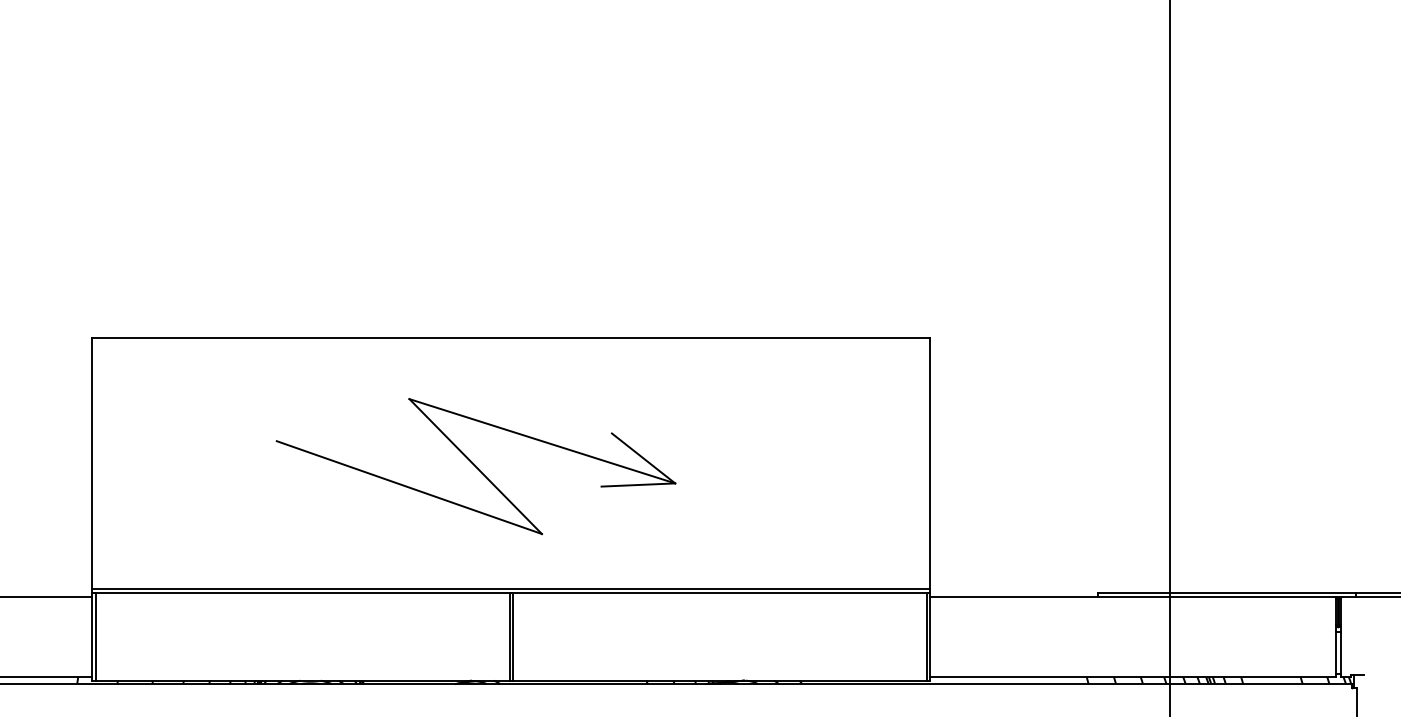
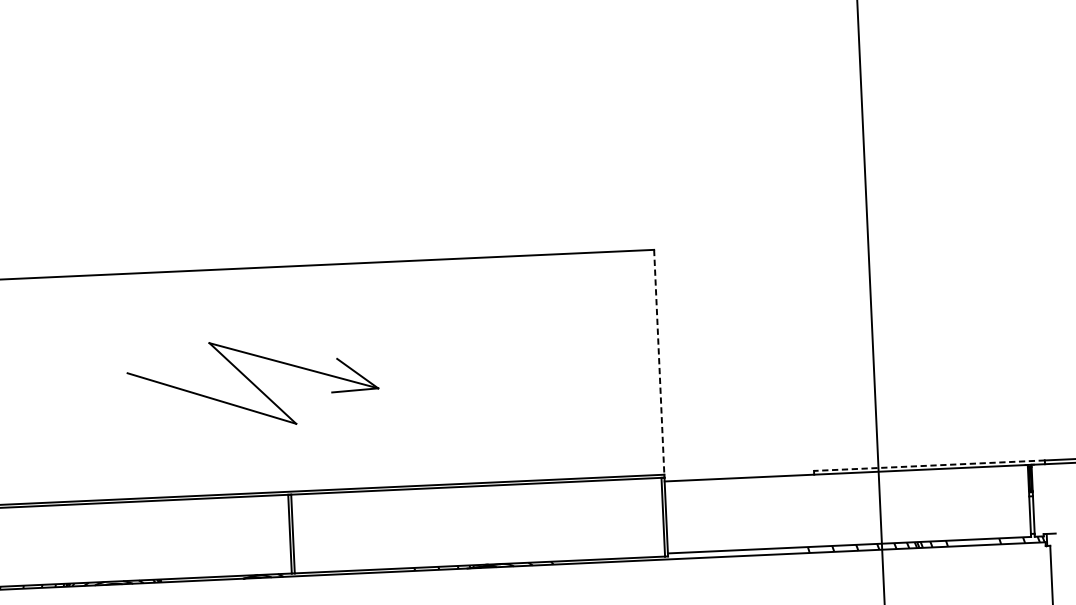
line: (930, 463) -> (659, 362), solid -> dashed
part: (475, 466) -> (252, 383), size x0.7
line: (1226, 592) -> (929, 465), solid -> dashed

